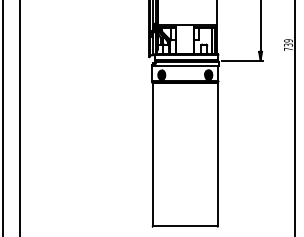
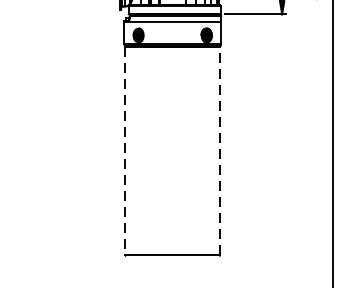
line: (217, 154) -> (219, 150), solid -> dashed
line: (152, 155) -> (125, 152), solid -> dashed

